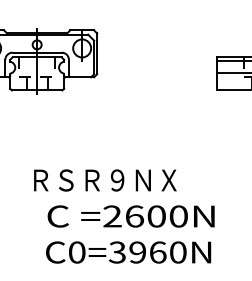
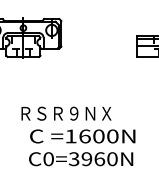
text: (111, 216) -> (70, 136), =2600N -> =1600N

